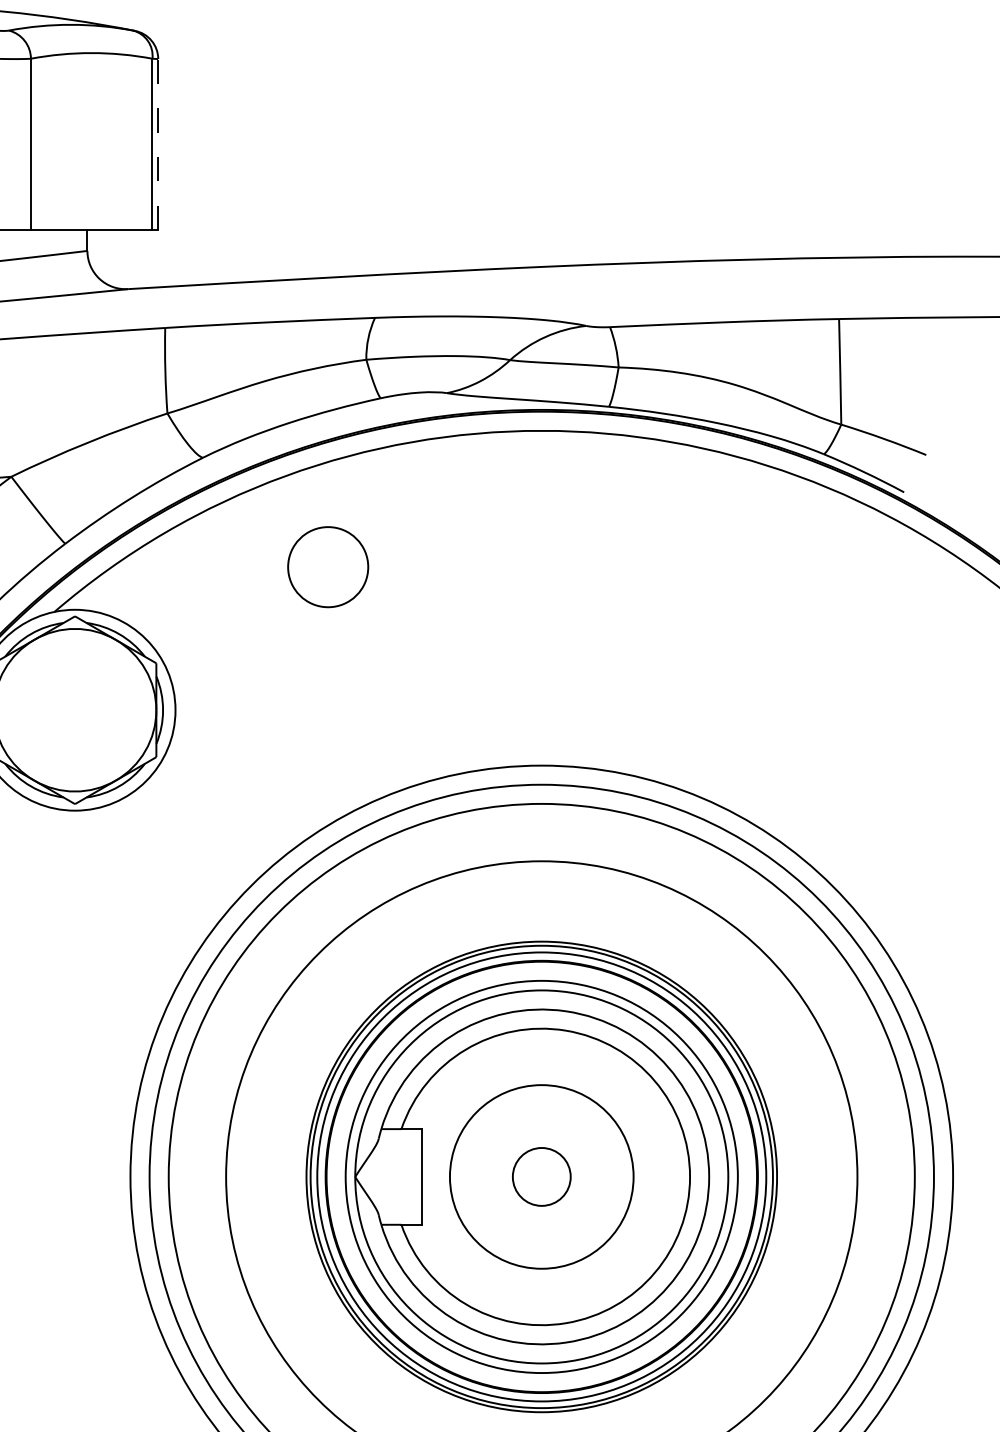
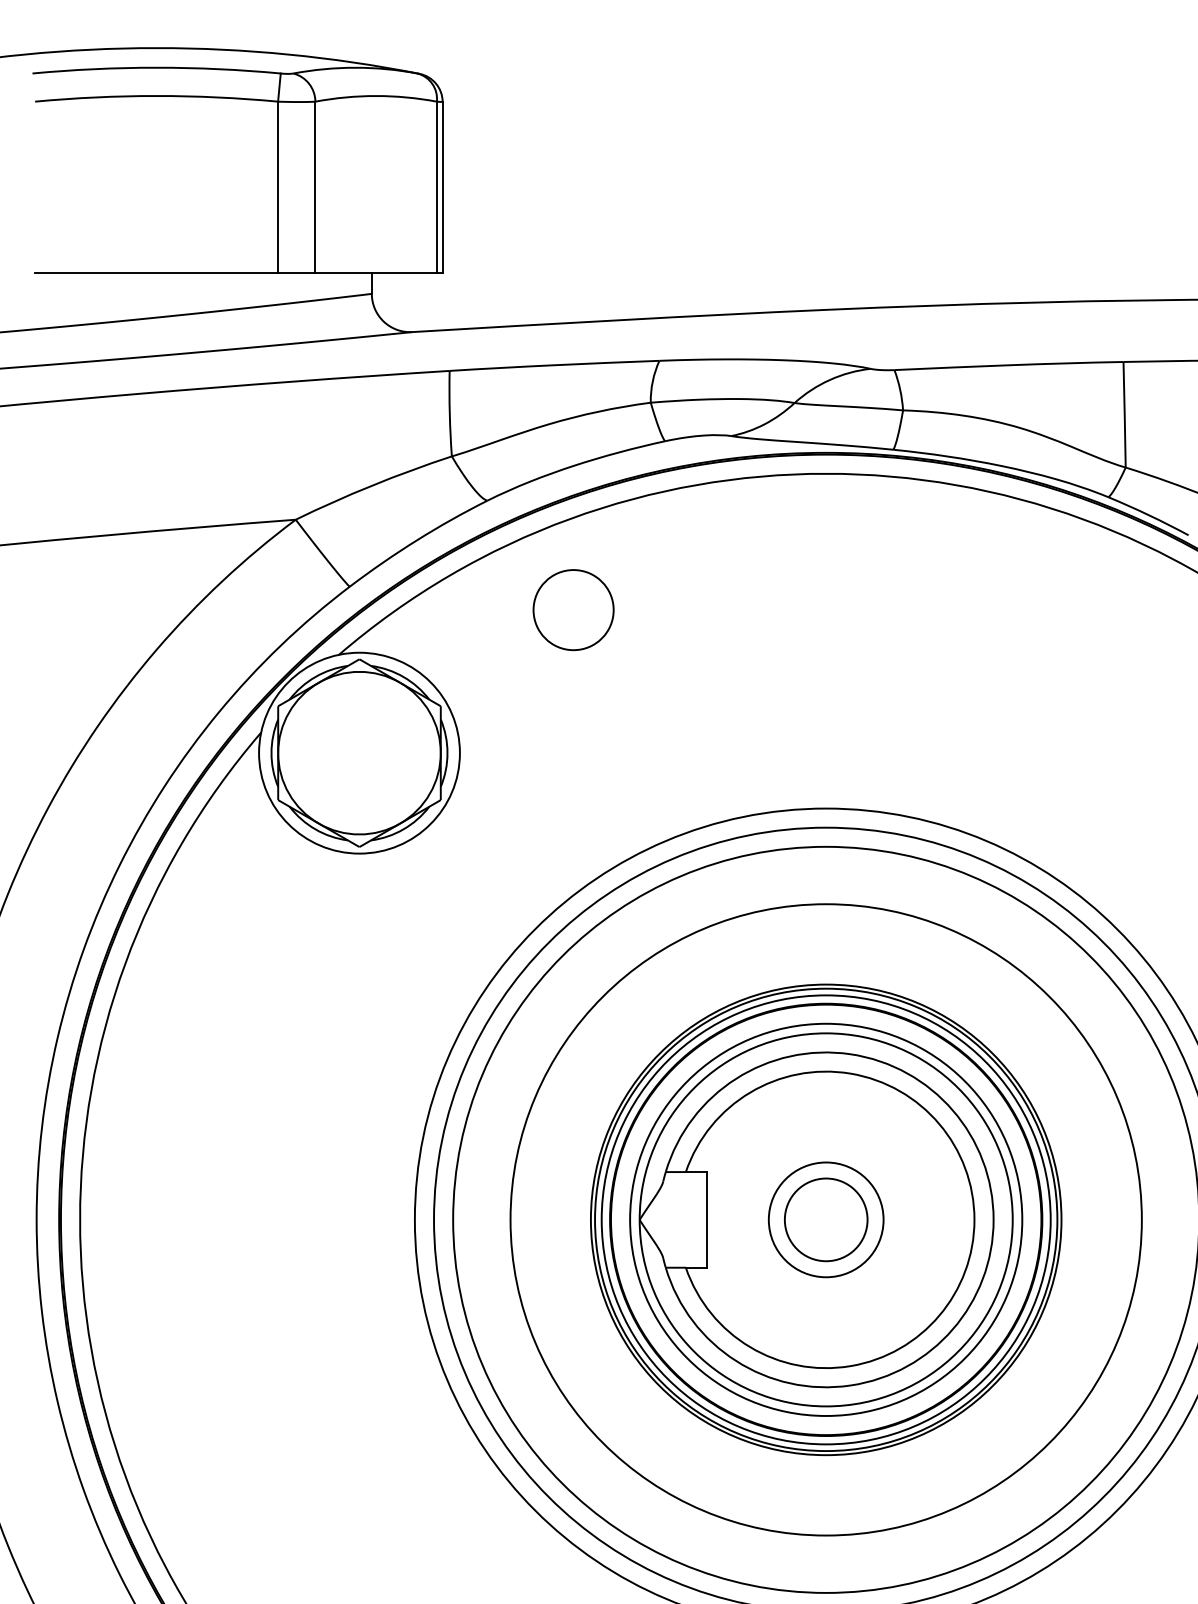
line: (158, 143) -> (442, 186), dashed -> solid
circle: (328, 567) -> (573, 610), moved
circle: (541, 1176) -> (825, 1219), size x0.62
circle: (541, 1176) -> (825, 1219), size x1.43

